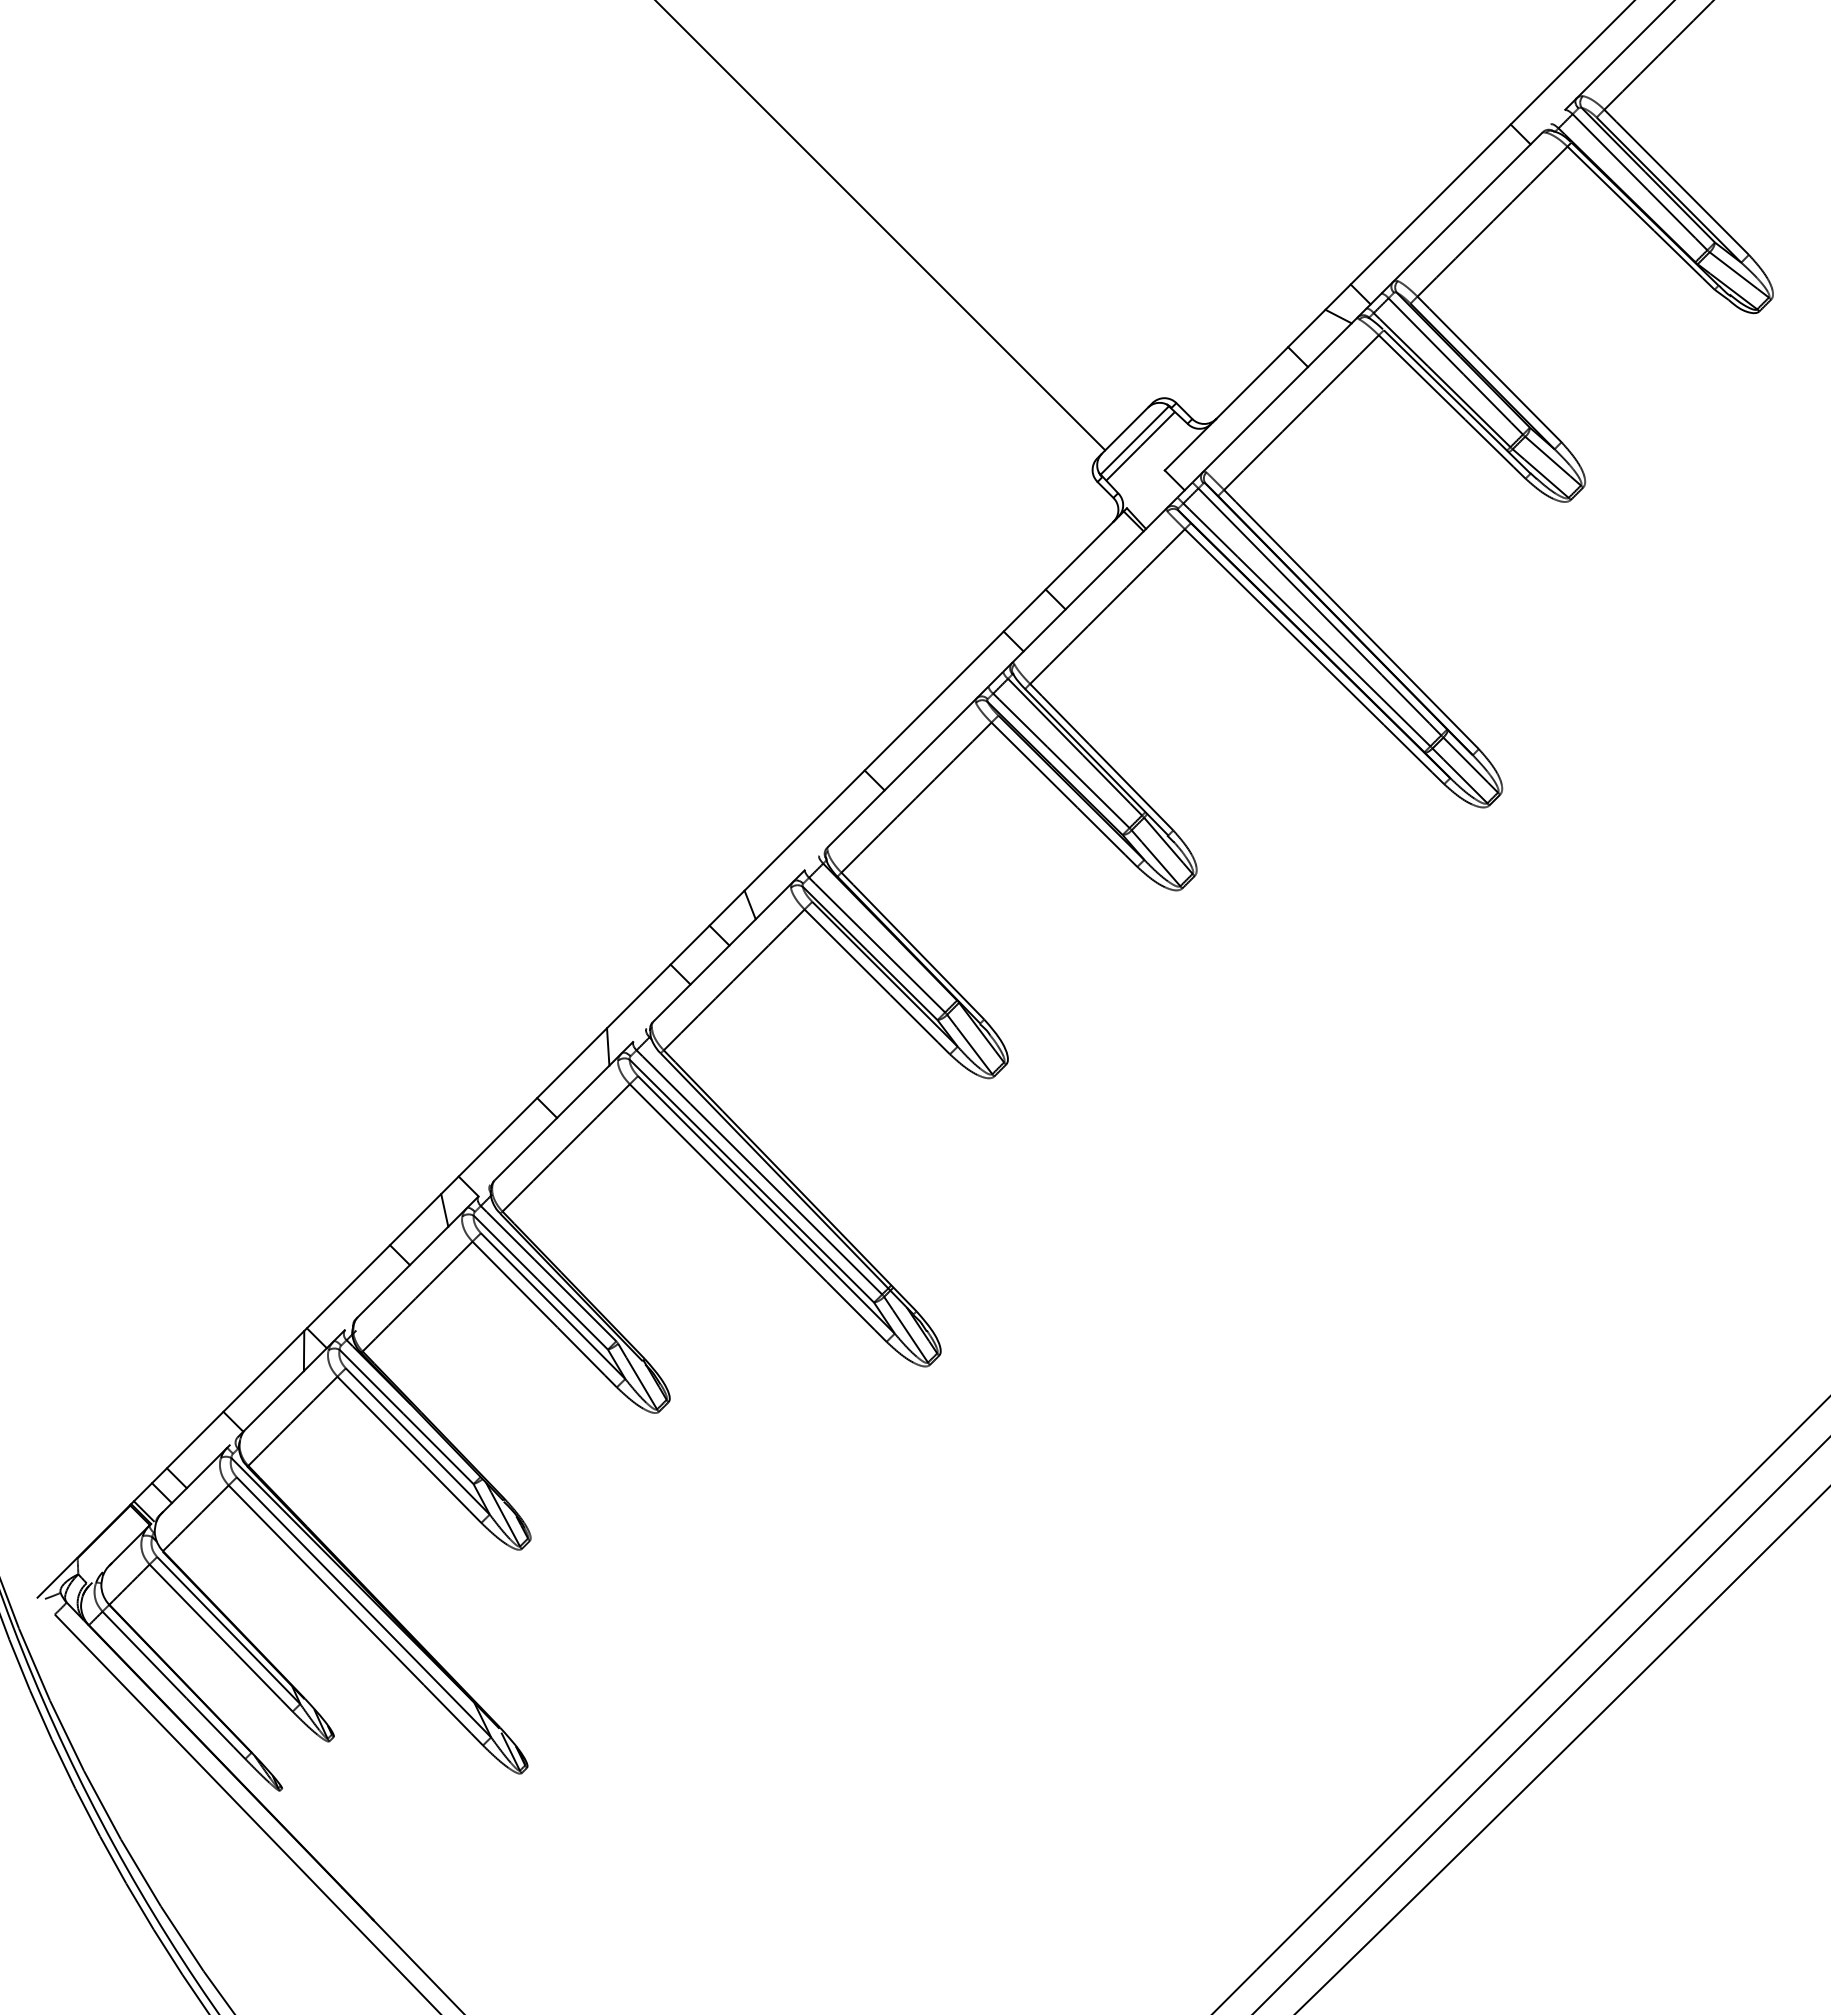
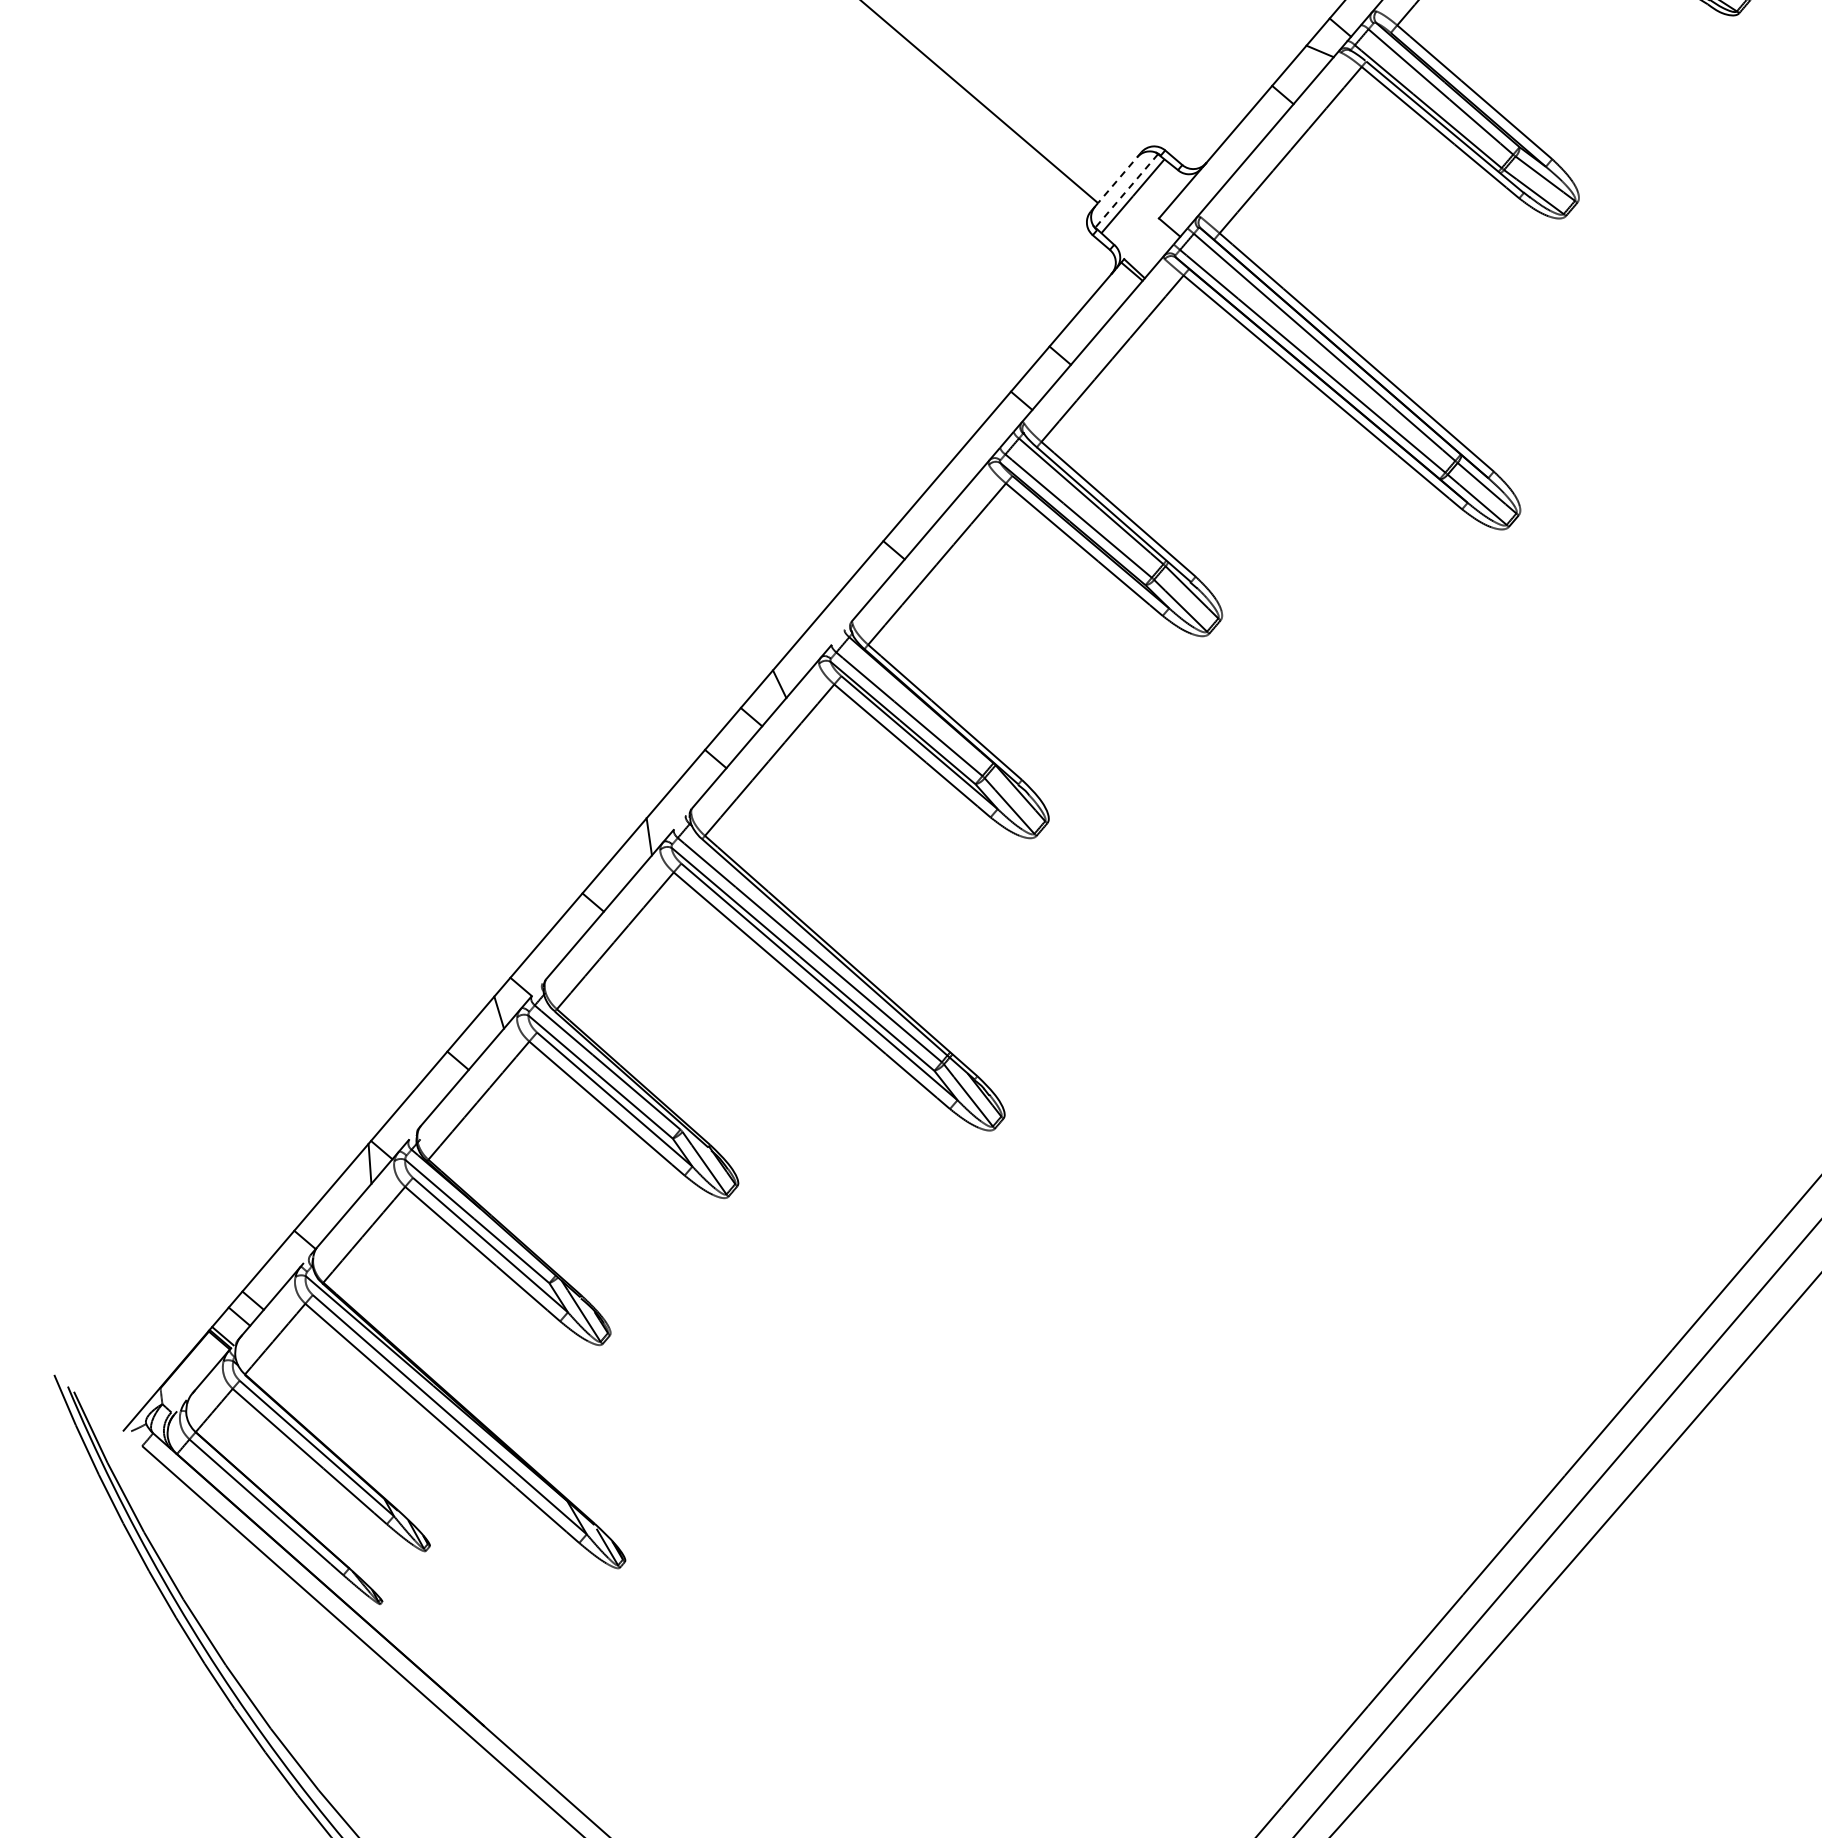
line: (1128, 427) -> (1119, 178), solid -> dashed
line: (1134, 440) -> (1126, 190), solid -> dashed

